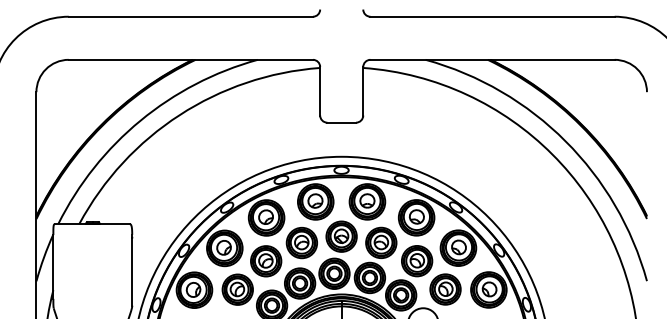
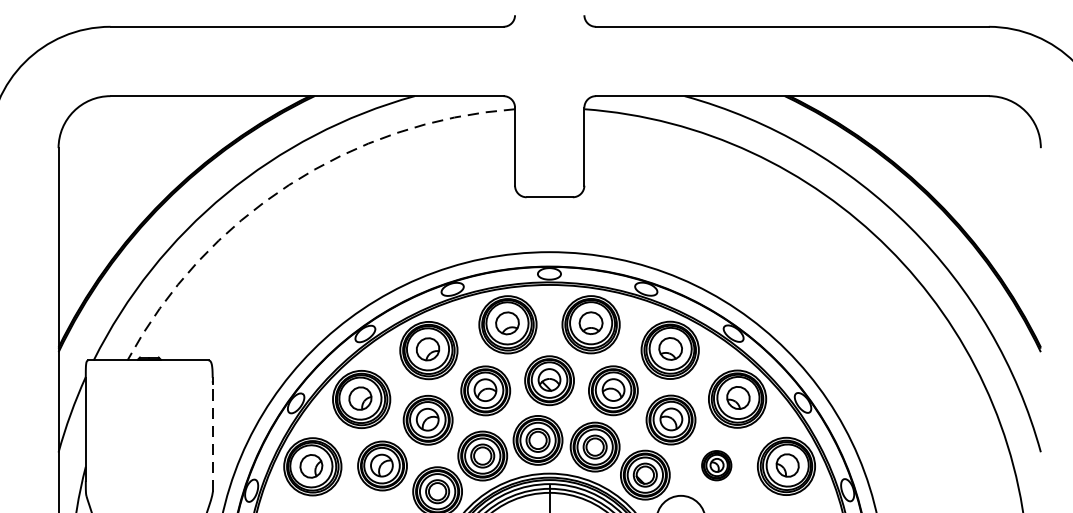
arc: (179, 115) -> (288, 185), solid -> dashed
line: (132, 272) -> (213, 438), solid -> dashed
part: (445, 289) -> (716, 465), size x0.6

